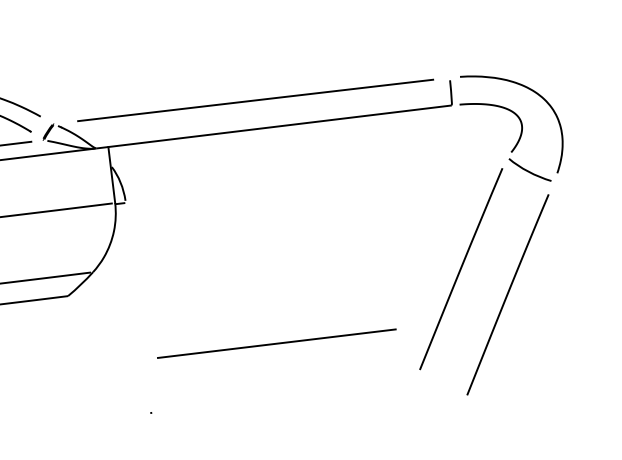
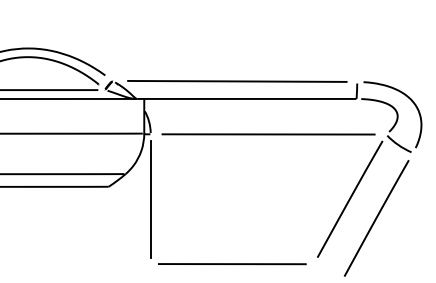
line: (316, 180) -> (268, 134), added
line: (137, 306) -> (150, 198), added
line: (277, 344) -> (232, 264), moved

